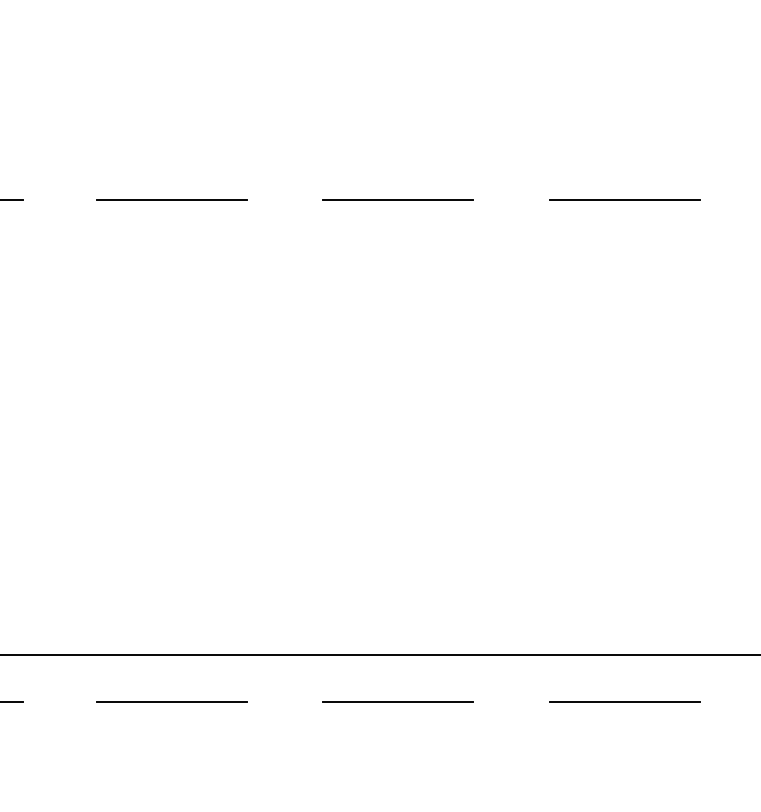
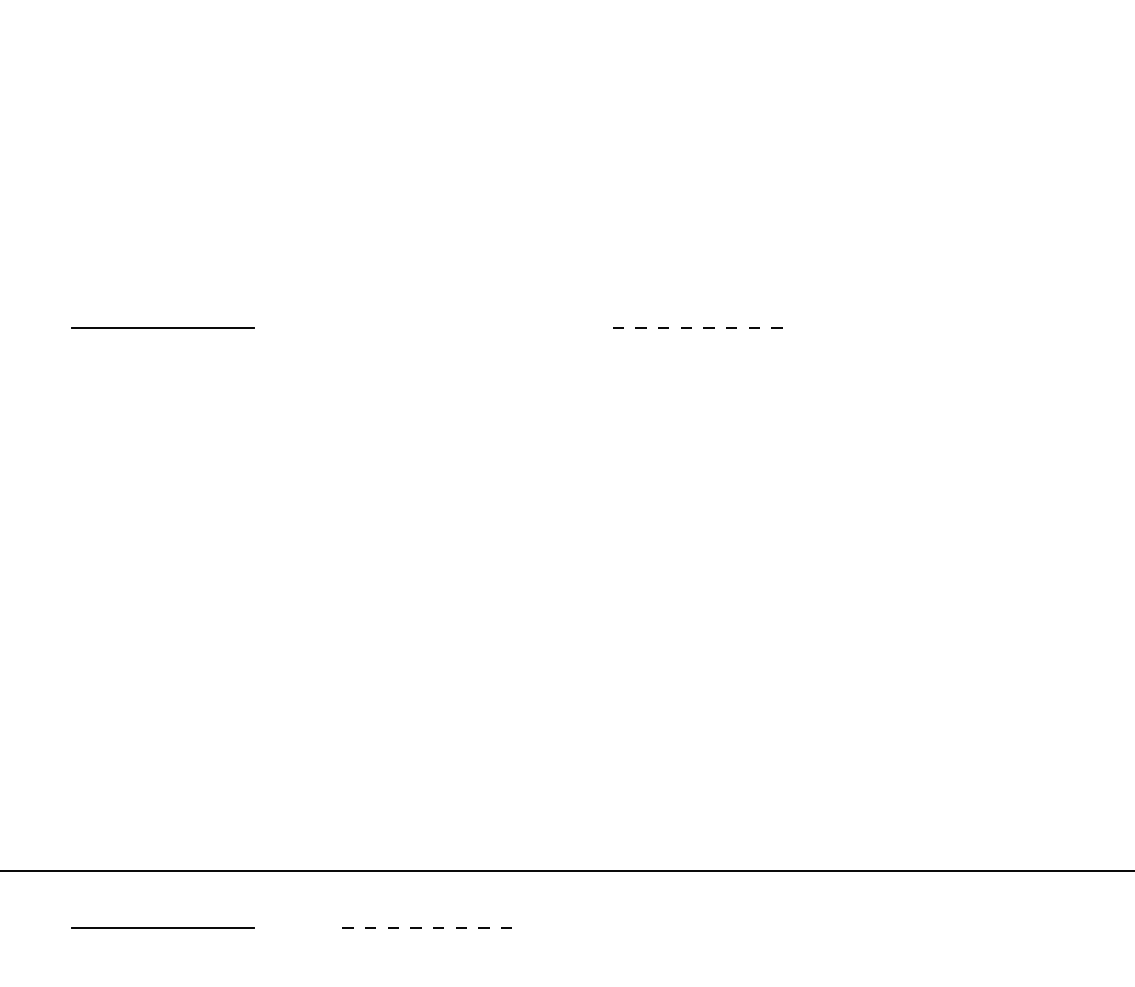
line: (171, 199) -> (431, 327), removed
line: (398, 199) -> (702, 327), solid -> dashed
line: (624, 199) -> (972, 327), removed
line: (171, 701) -> (431, 927), solid -> dashed
line: (397, 701) -> (701, 927), removed
line: (624, 701) -> (972, 927), removed

